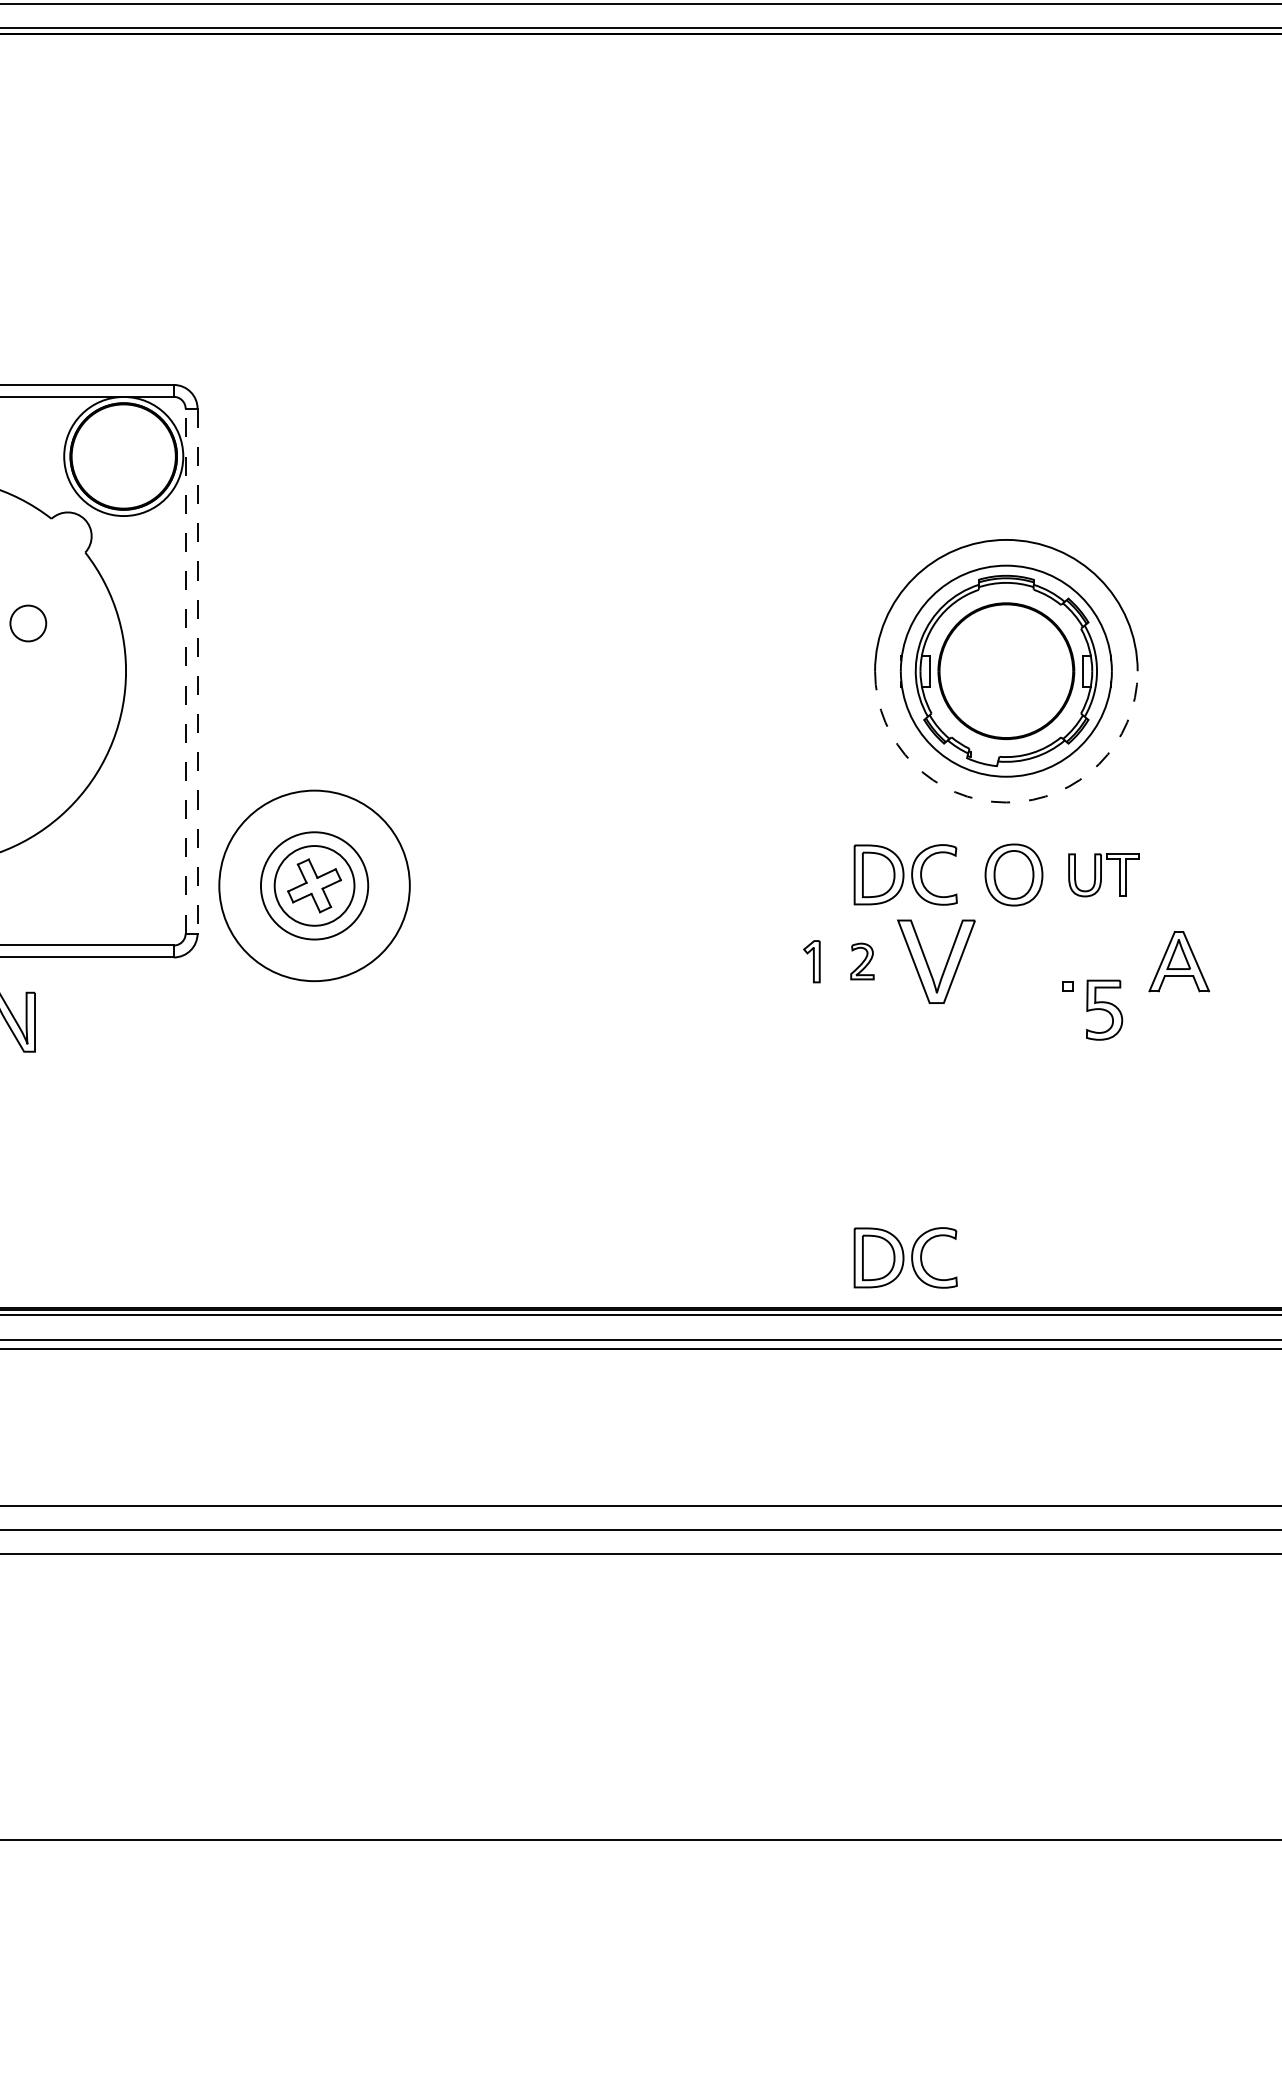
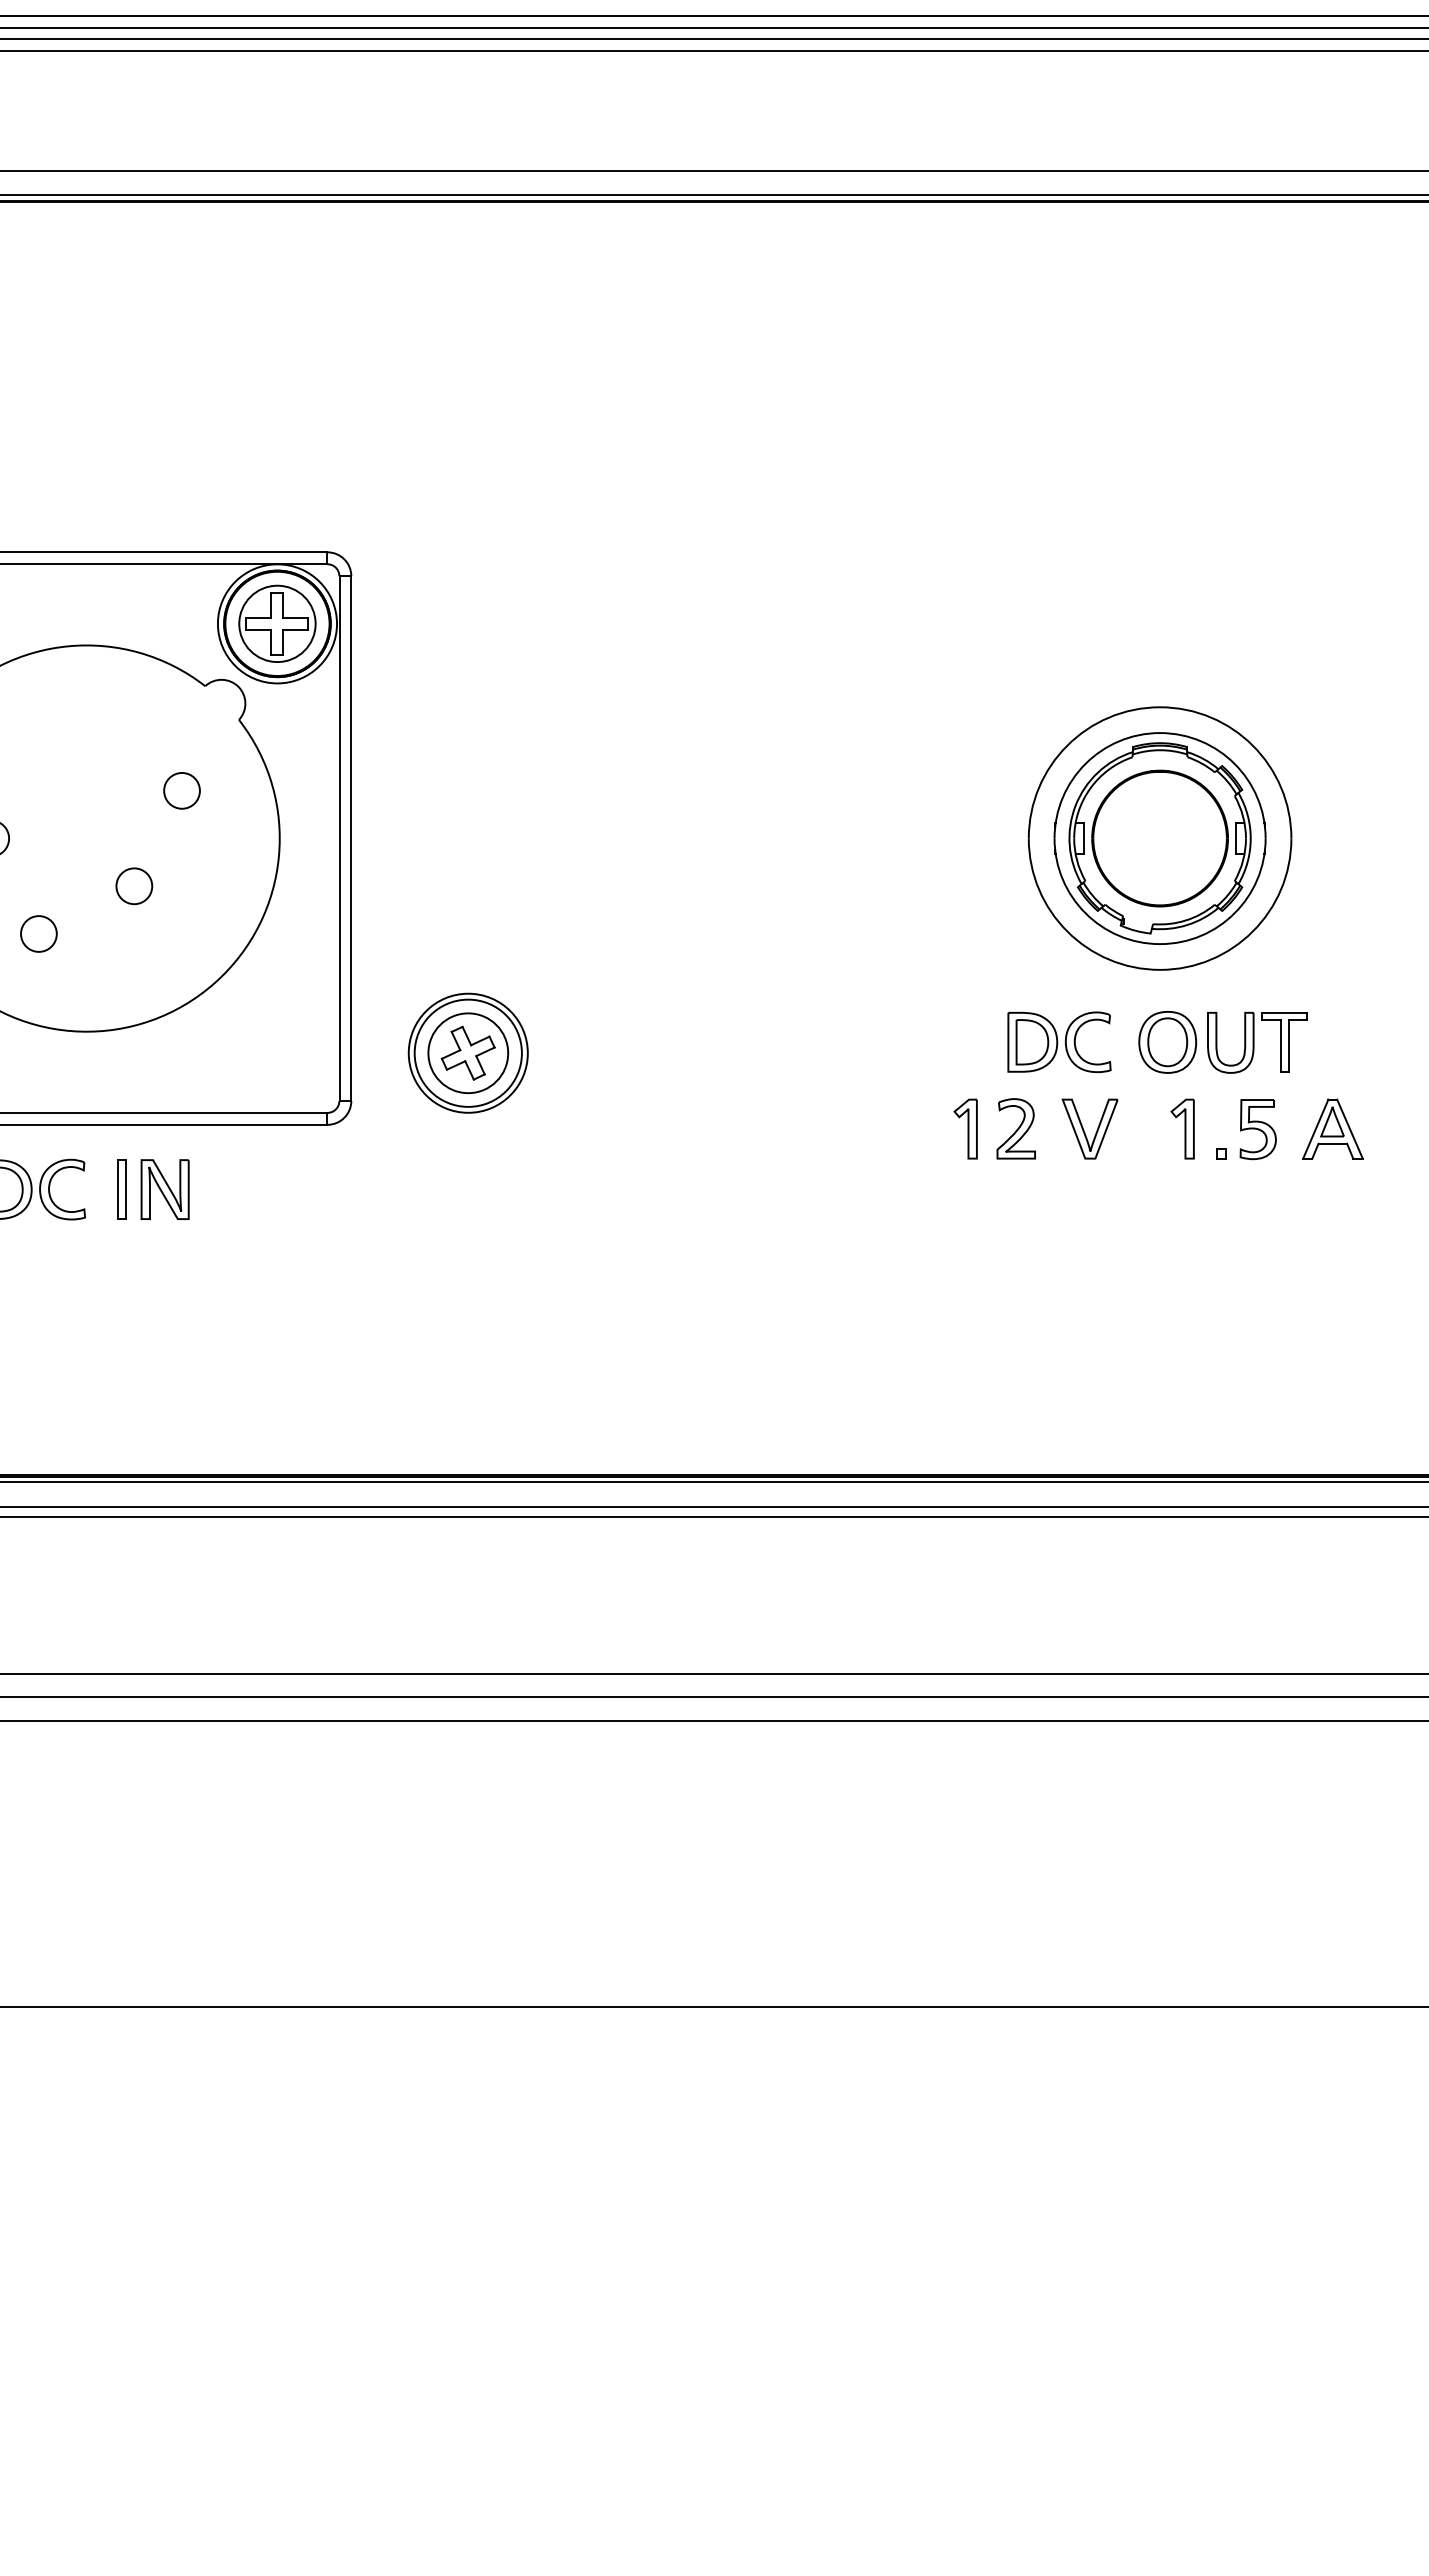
part: (123, 456) -> (277, 623), added
line: (185, 671) -> (339, 838), dashed -> solid
line: (197, 672) -> (351, 839), dashed -> solid
arc: (1006, 802) -> (1160, 969), dashed -> solid
part: (1103, 875) -> (1257, 1042), size x1.43
circle: (313, 885) -> (467, 1052), size x0.62
part: (811, 961) -> (965, 1128), size x1.43
part: (861, 961) -> (1015, 1128), size x1.67
part: (935, 961) -> (1089, 1128), size x0.71
part: (1028, 961) -> (1182, 1128), added
part: (1103, 1010) -> (1257, 1129), moved
part: (905, 1258) -> (1059, 1425), removed

